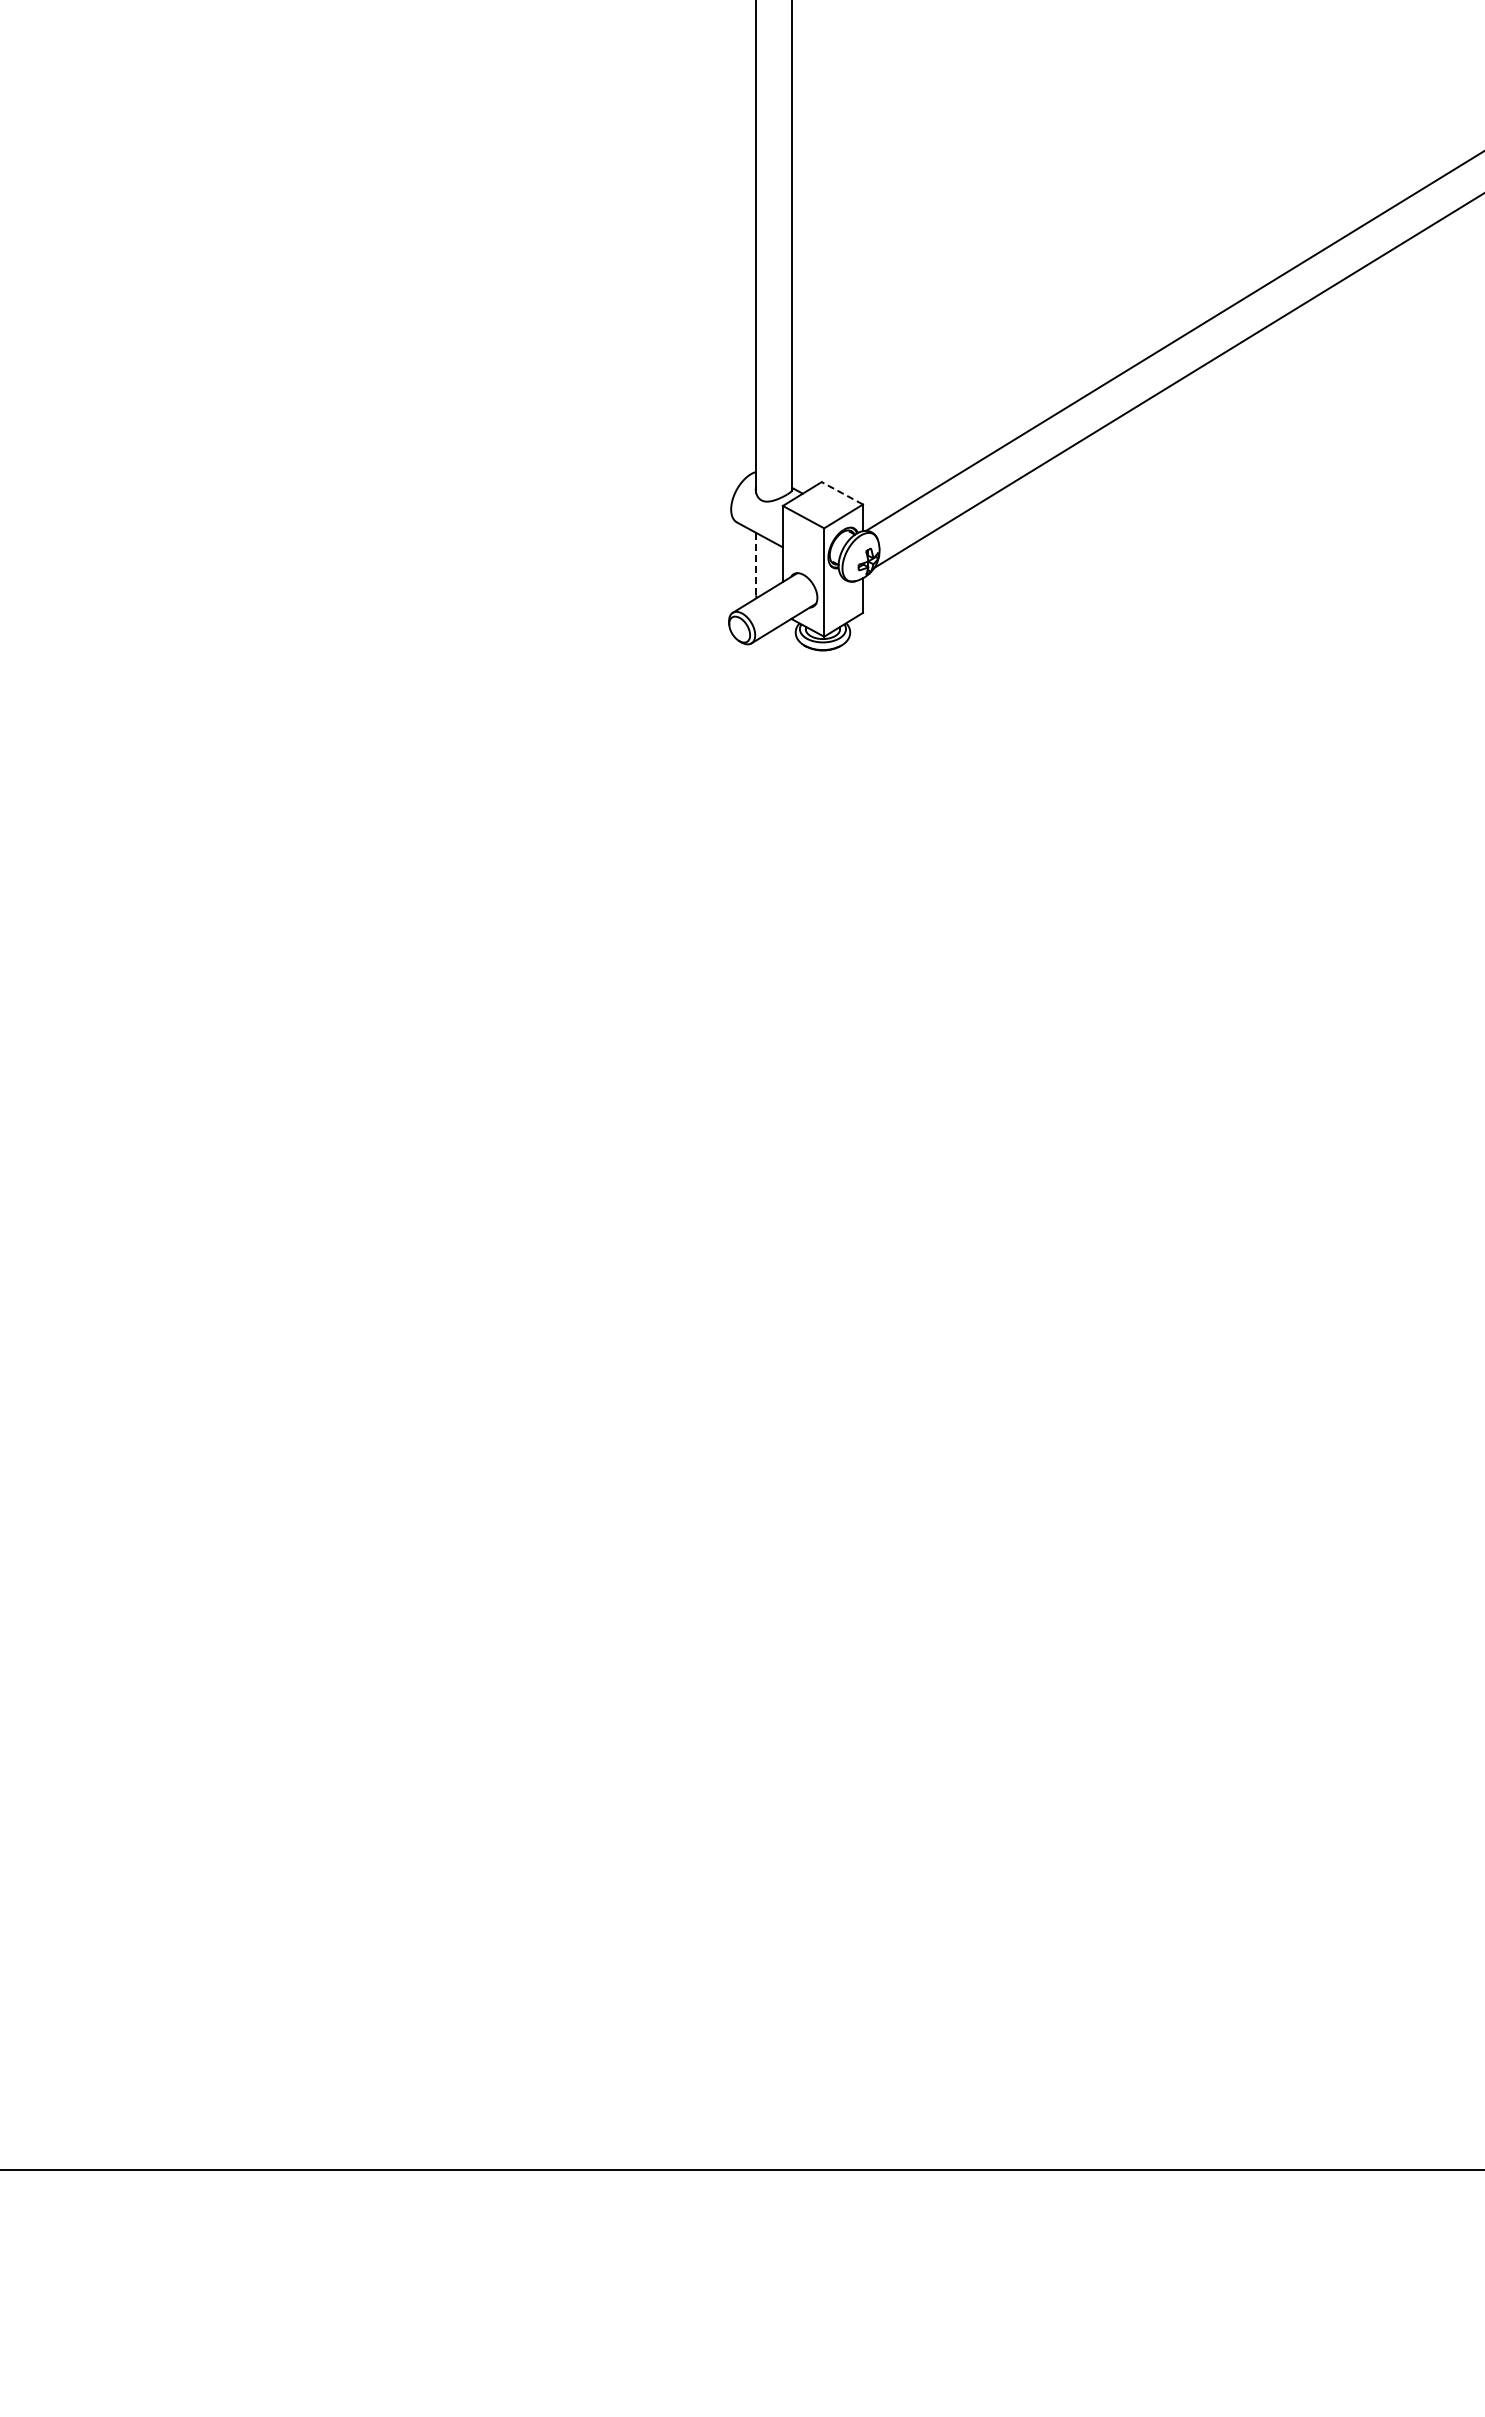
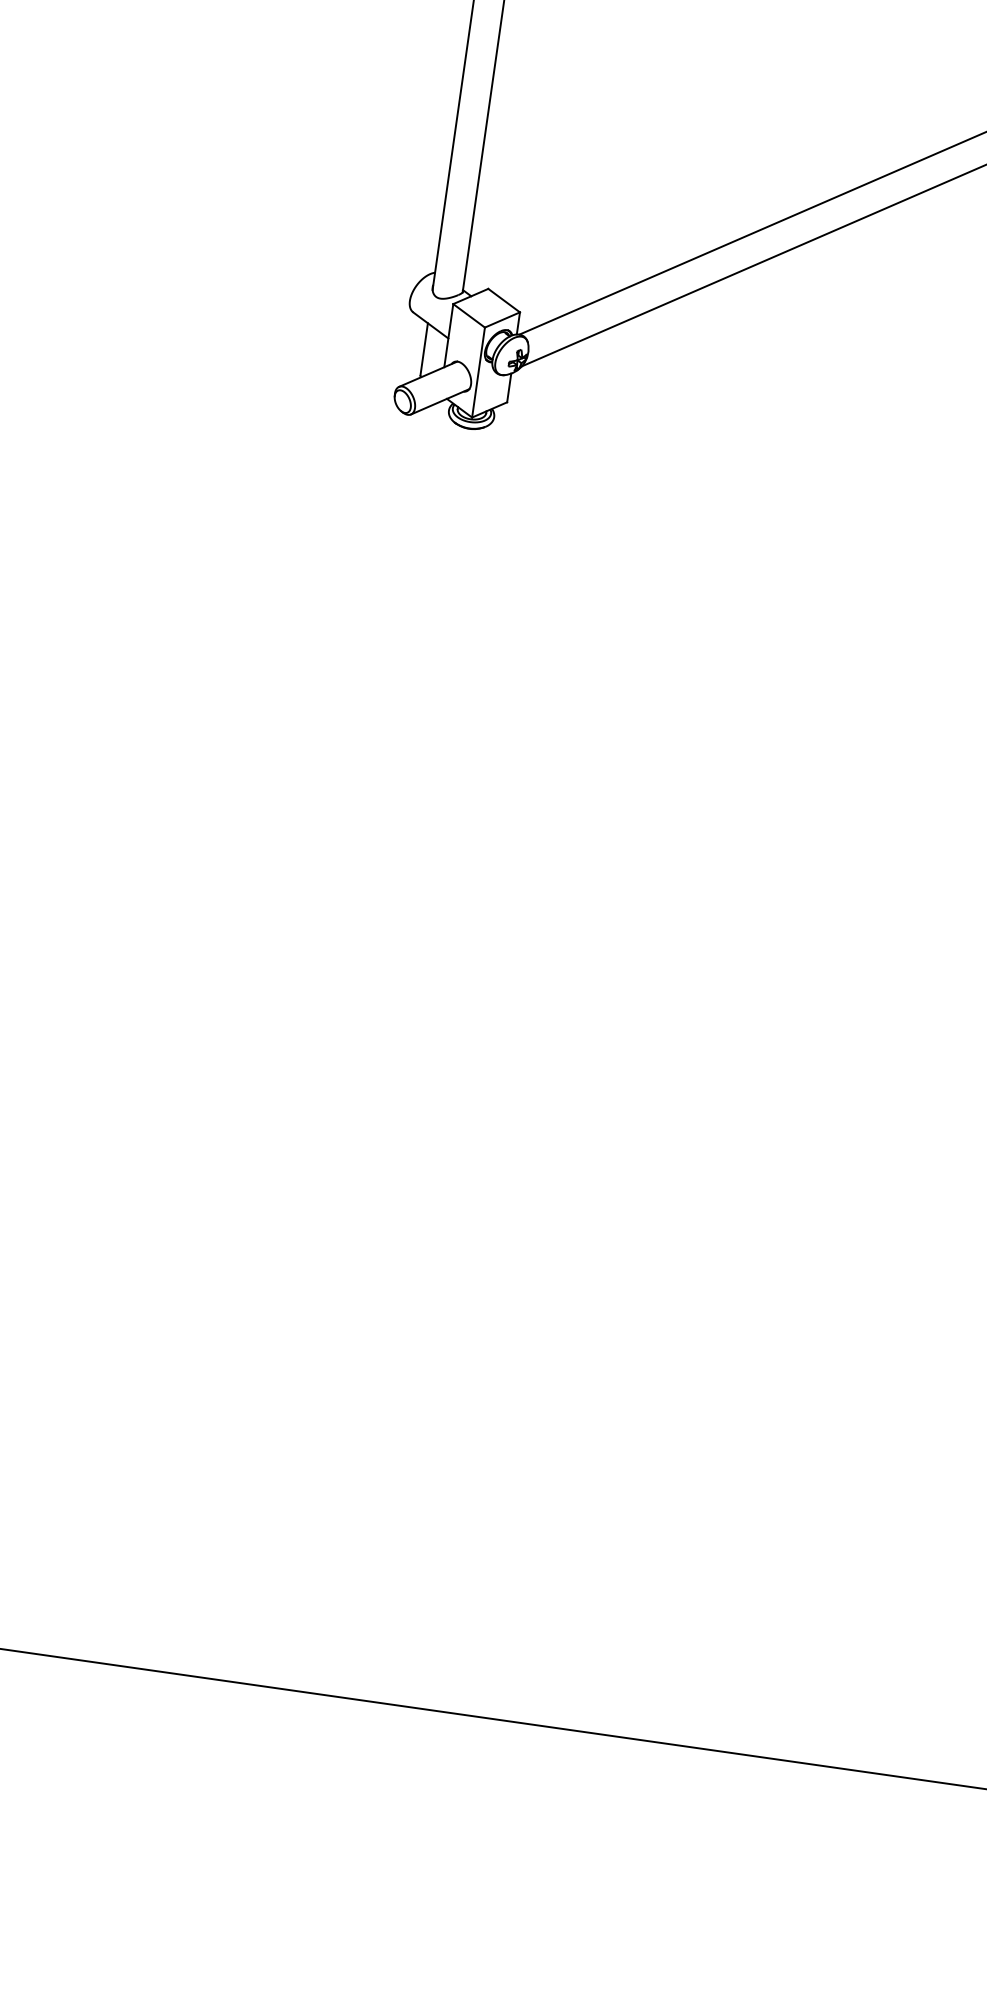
line: (841, 493) -> (503, 300), dashed -> solid
line: (756, 564) -> (424, 349), dashed -> solid

